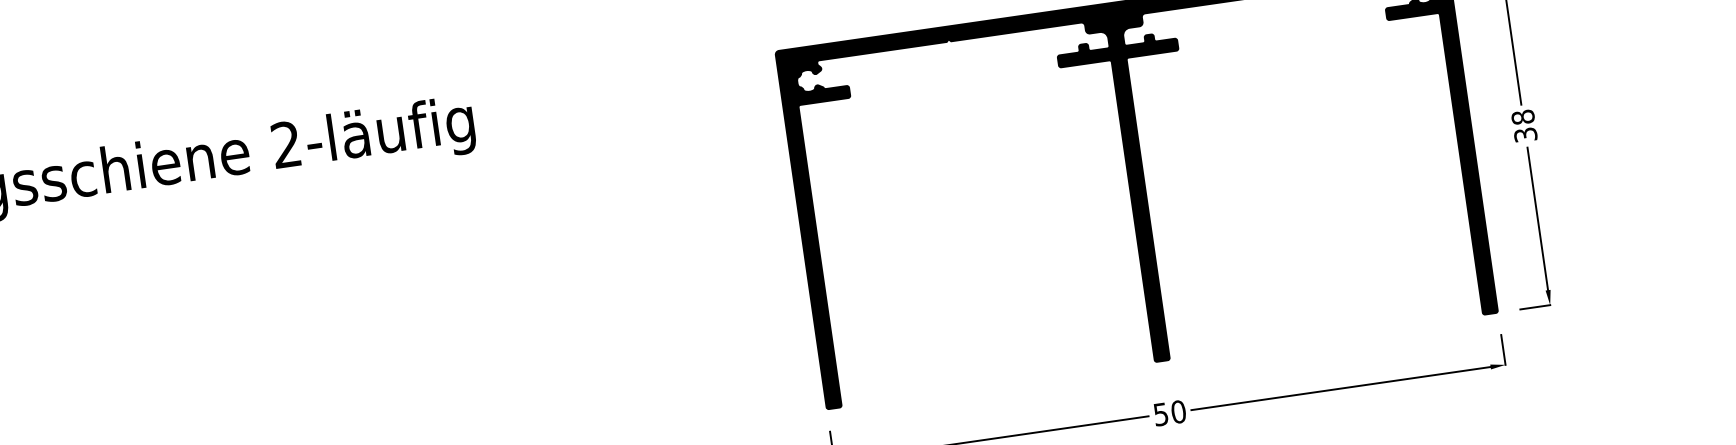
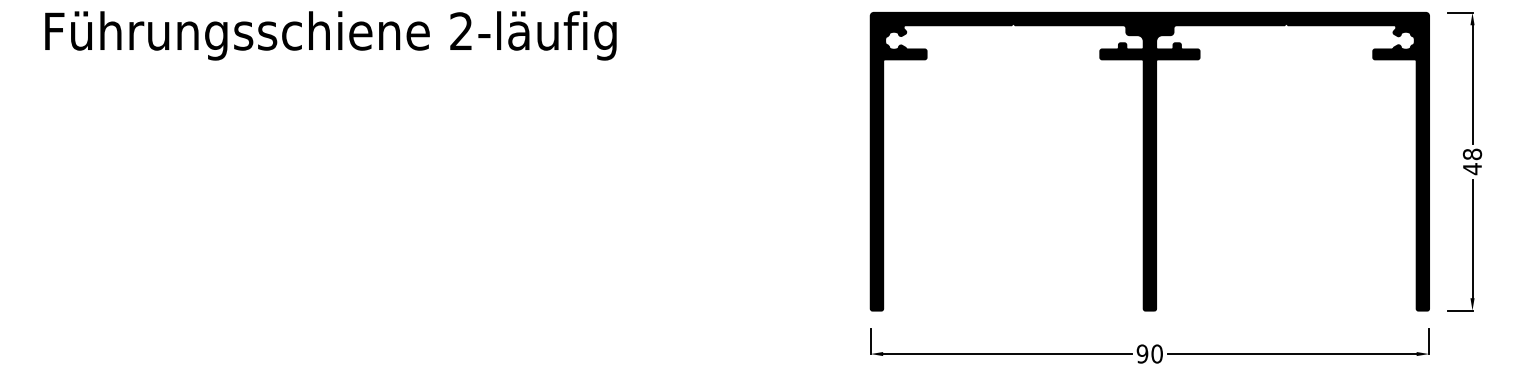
text: (1525, 135) -> (1472, 169), 38 -> 48
text: (1160, 413) -> (1142, 353), 50 -> 90

